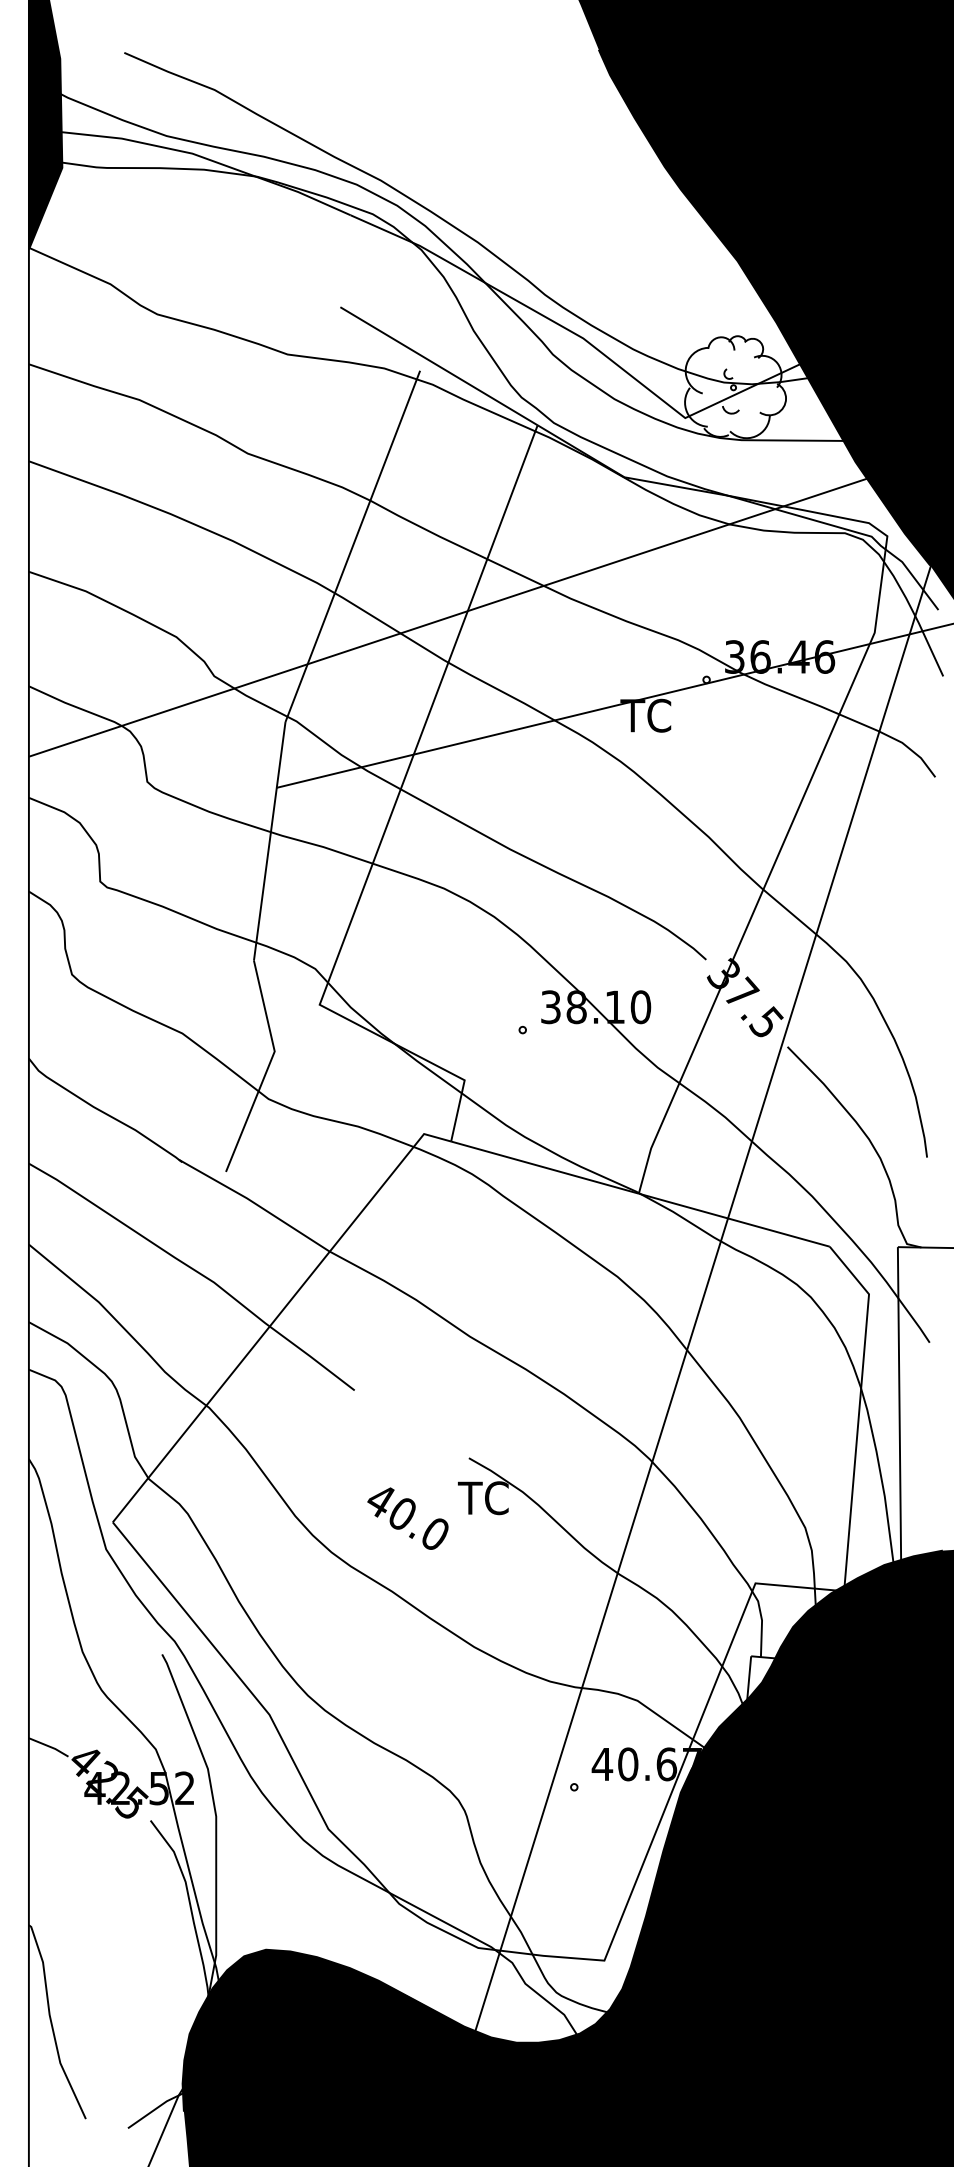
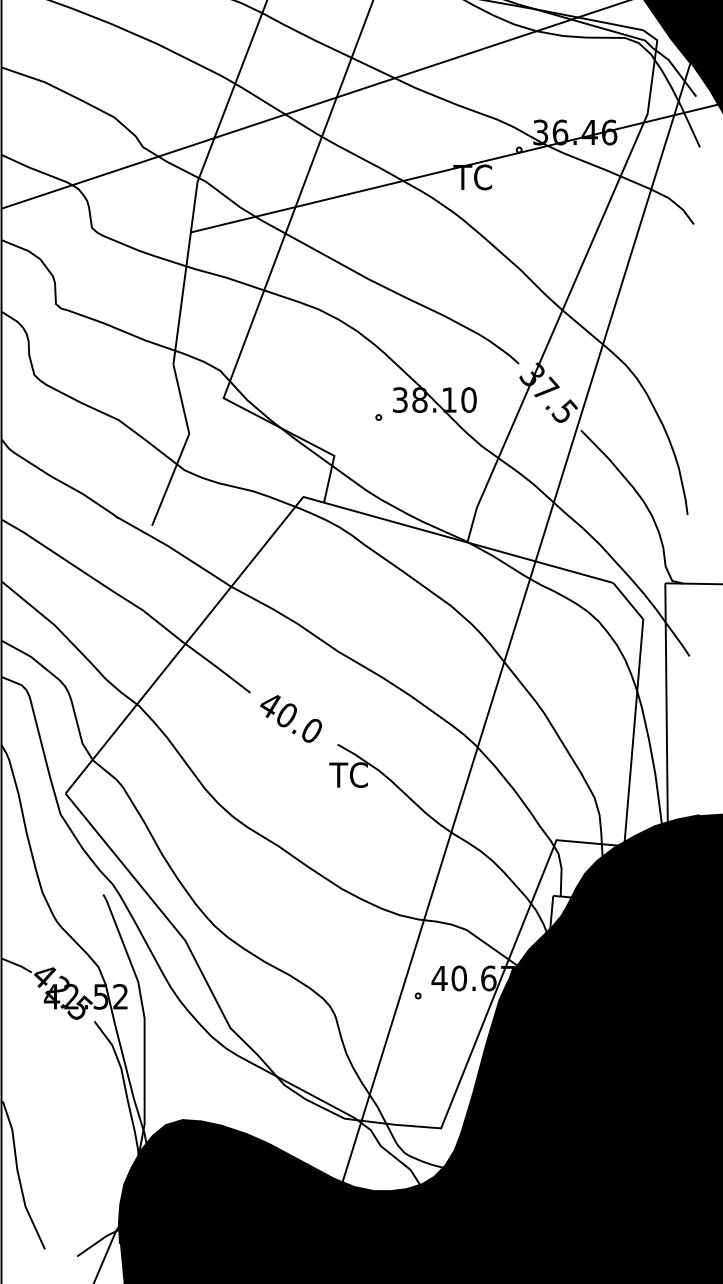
text: (407, 1518) -> (290, 718), moved

